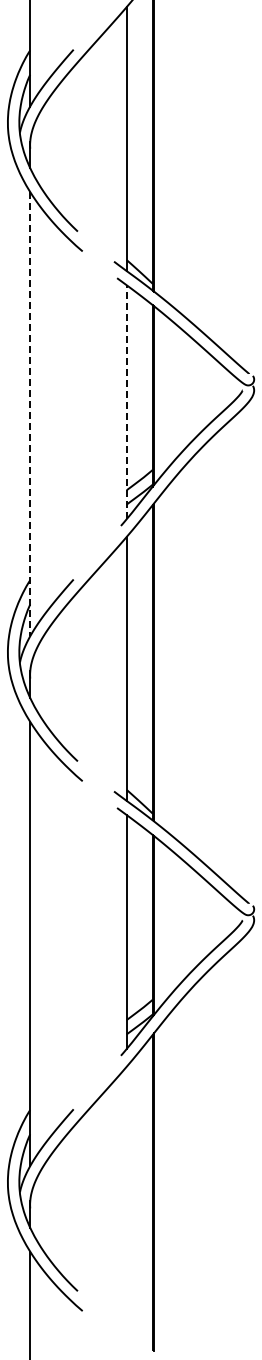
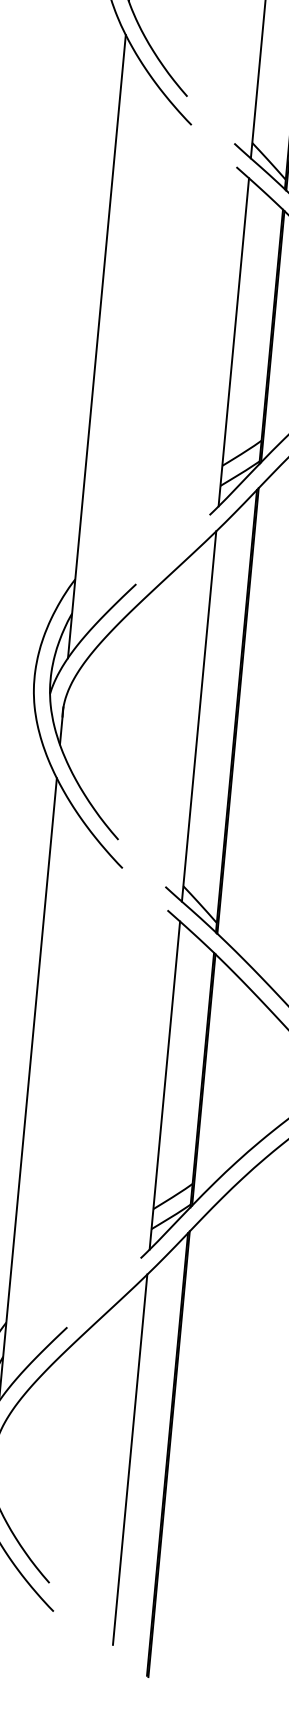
line: (126, 402) -> (233, 342), dashed -> solid
line: (30, 414) -> (97, 347), dashed -> solid
line: (126, 1198) -> (129, 1459), added

